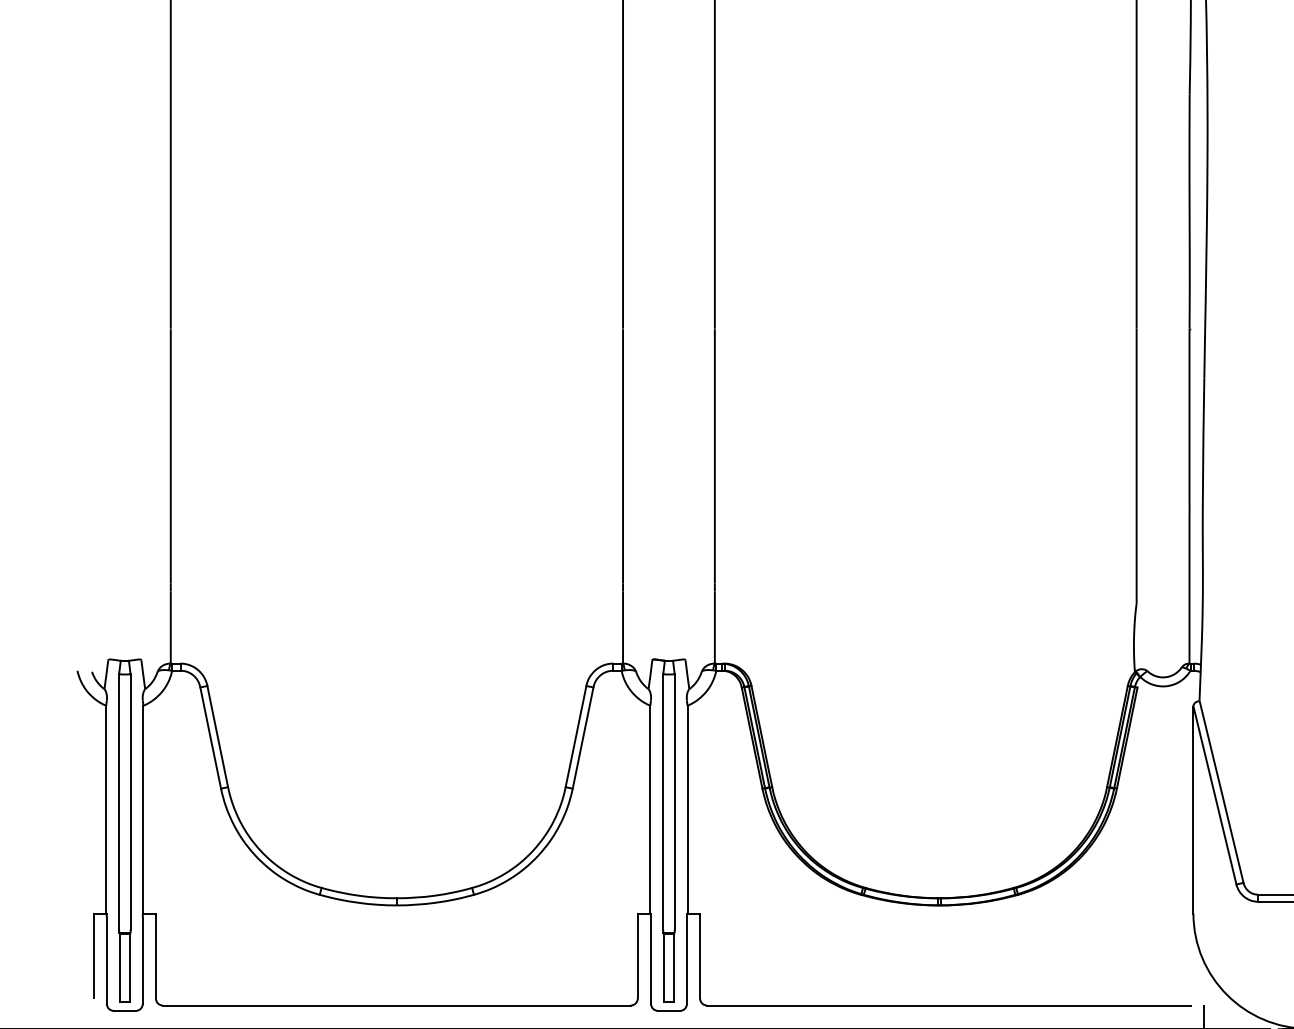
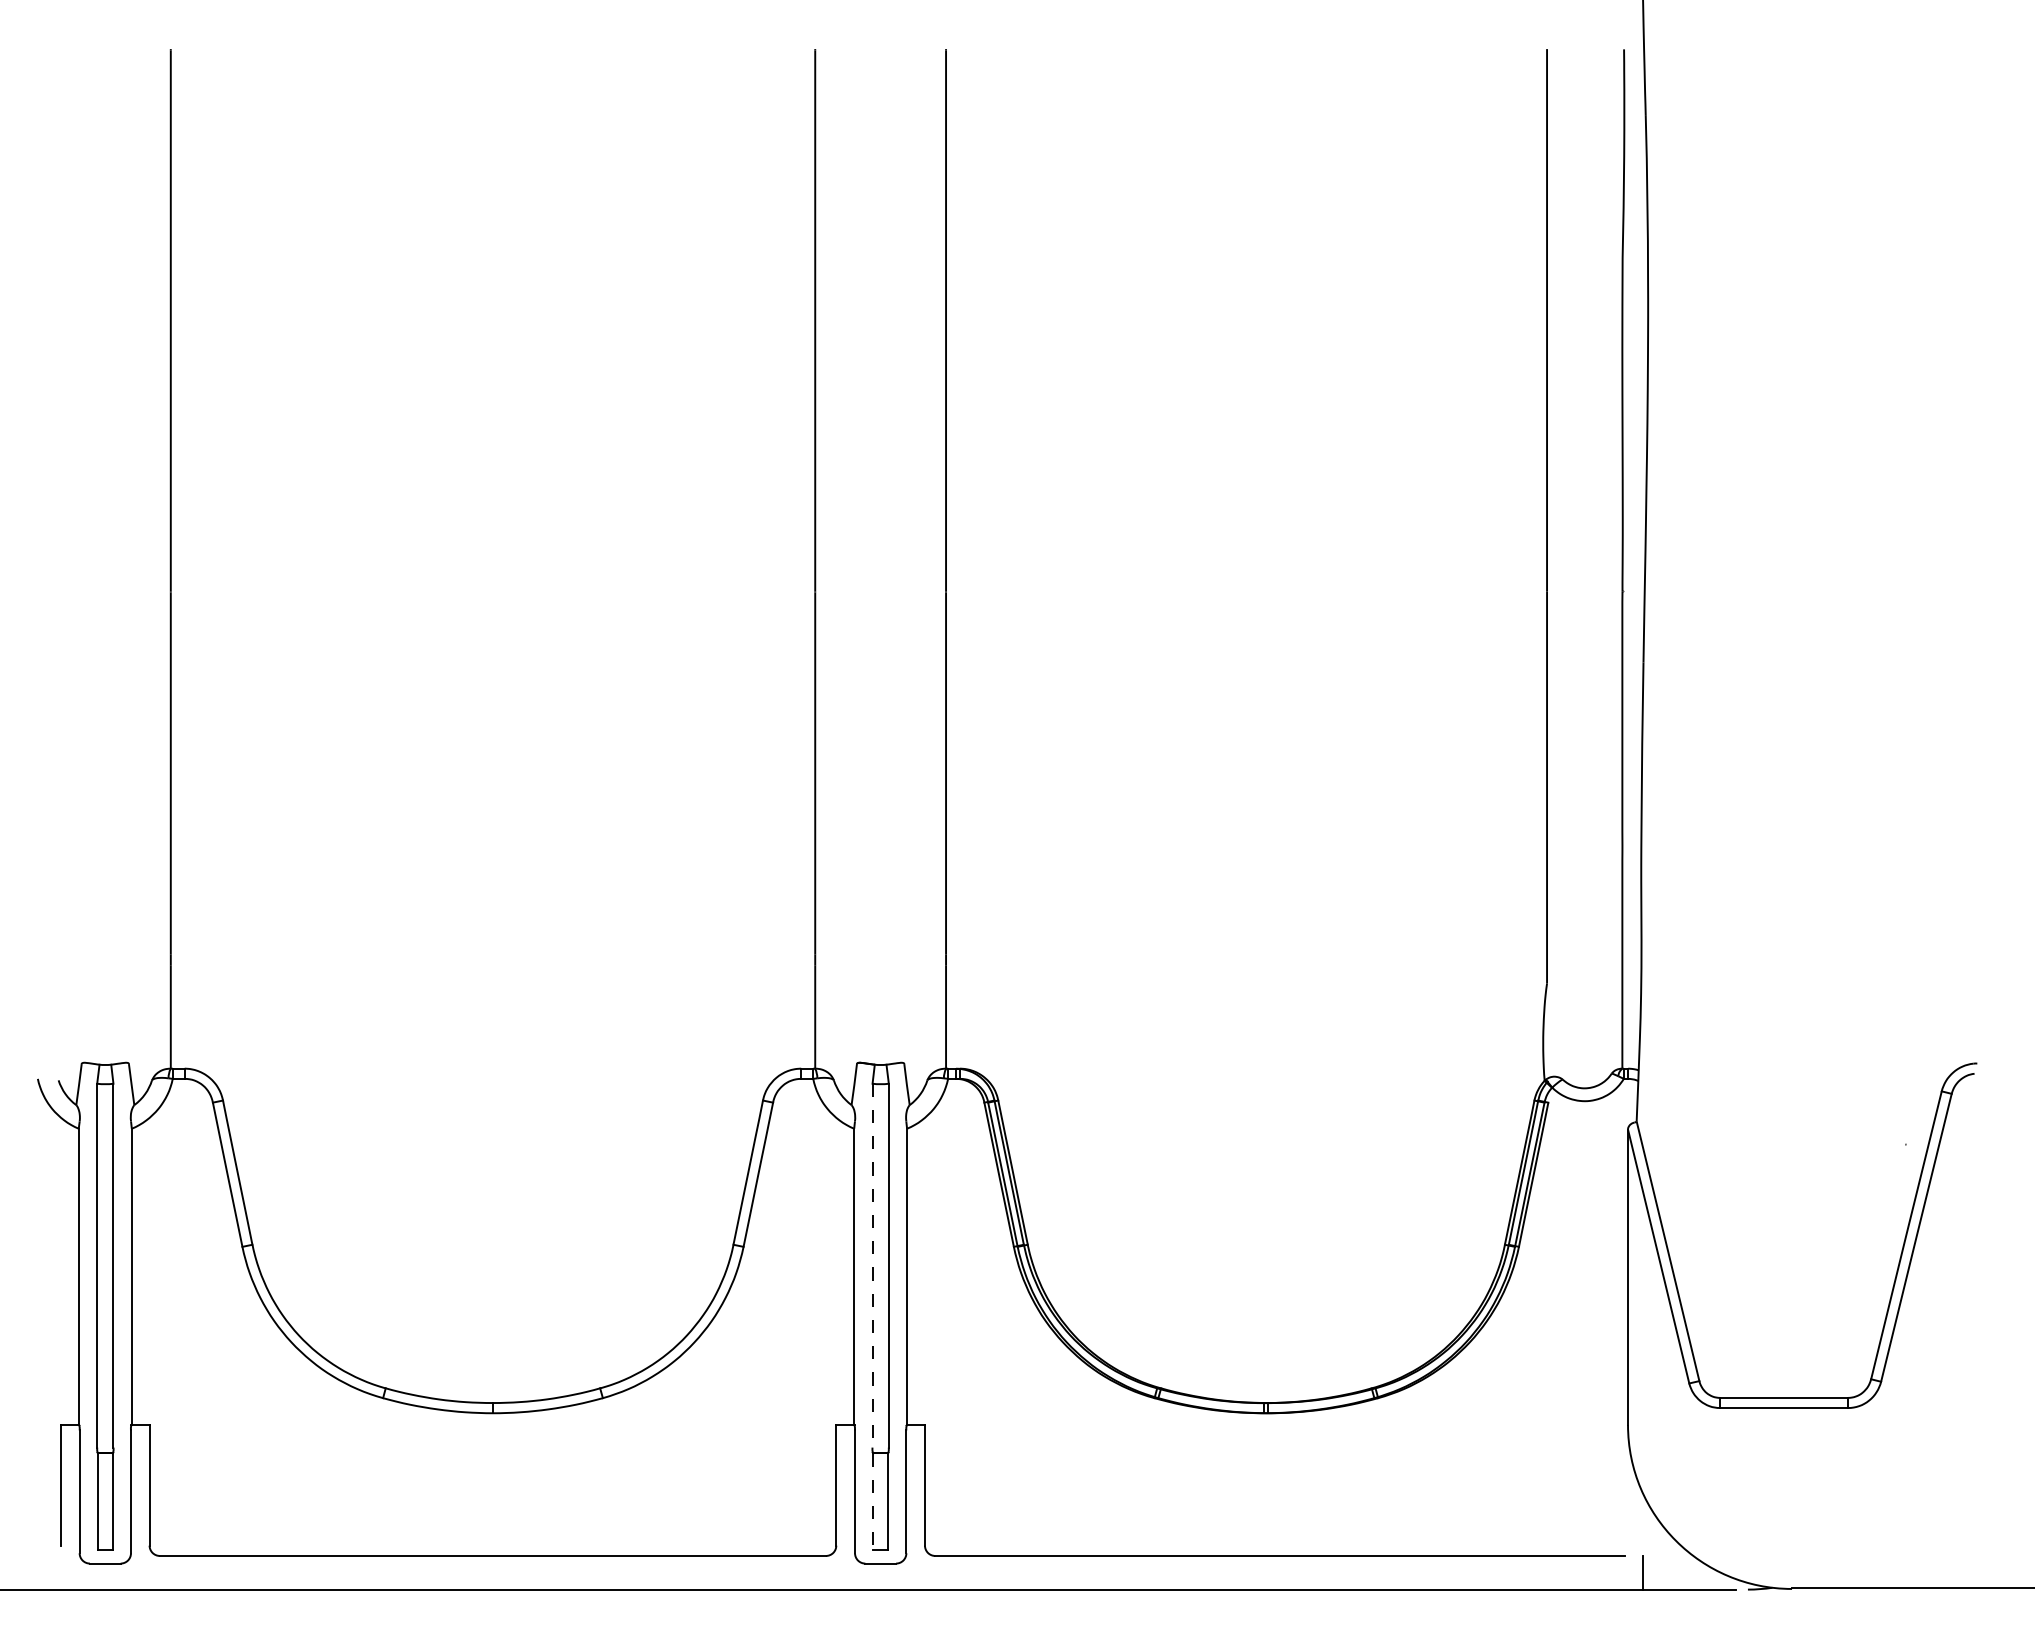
line: (663, 801) -> (872, 1265), solid -> dashed
line: (663, 968) -> (873, 1502), solid -> dashed

